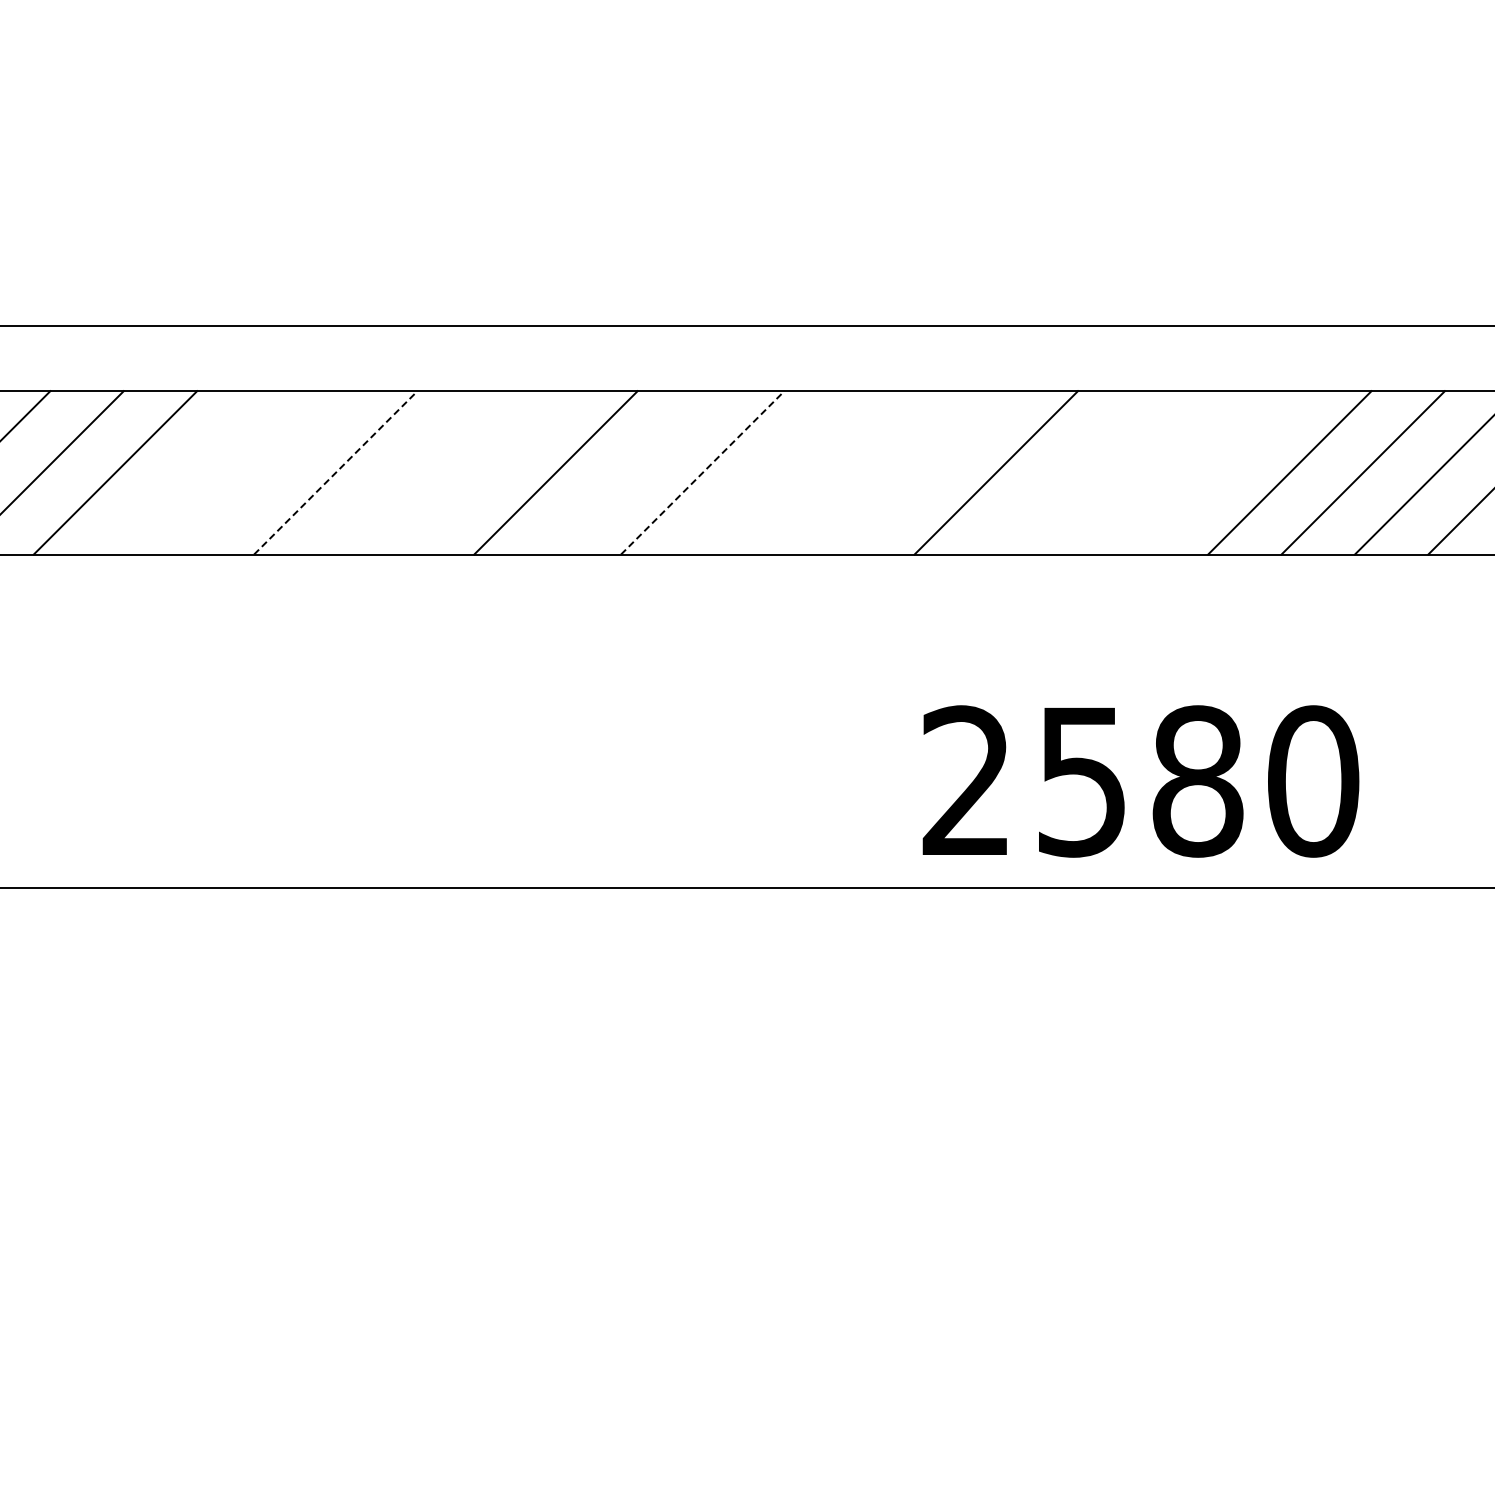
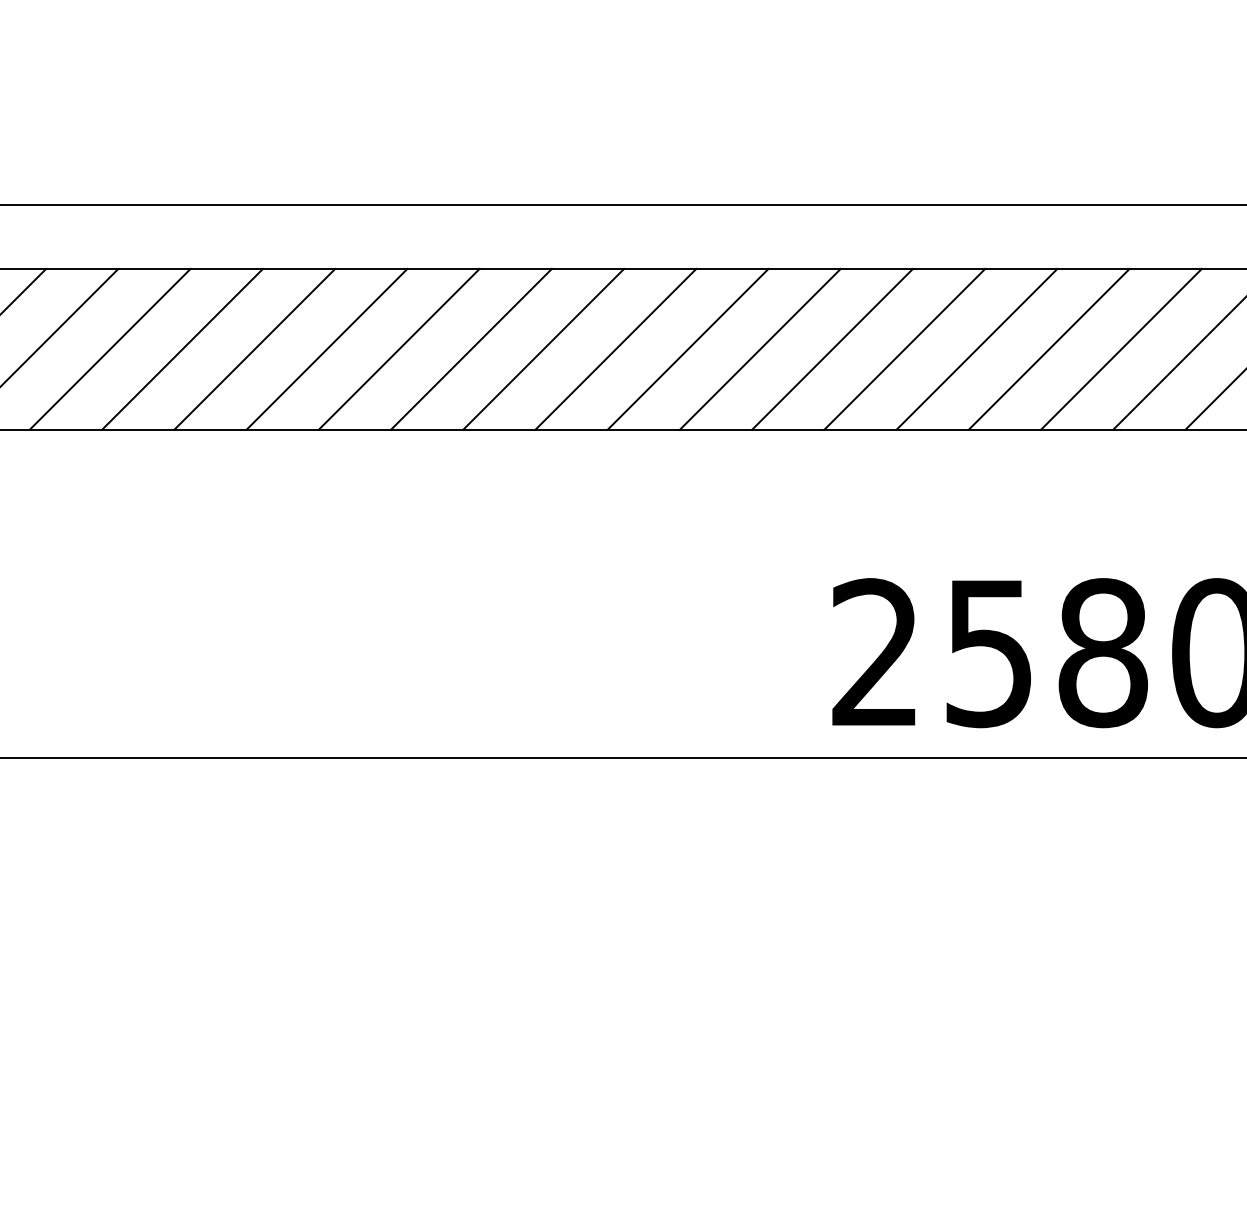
line: (188, 472) -> (109, 349), added
line: (262, 472) -> (182, 349), added
line: (335, 472) -> (254, 349), dashed -> solid
line: (408, 472) -> (326, 349), added
line: (482, 472) -> (399, 349), added
line: (629, 472) -> (543, 349), added
line: (702, 472) -> (615, 349), dashed -> solid
line: (775, 472) -> (687, 349), added
line: (849, 472) -> (760, 349), added
line: (922, 472) -> (832, 349), added
line: (1069, 472) -> (976, 349), added
line: (1142, 472) -> (1048, 349), added
line: (1216, 472) -> (1121, 349), added

